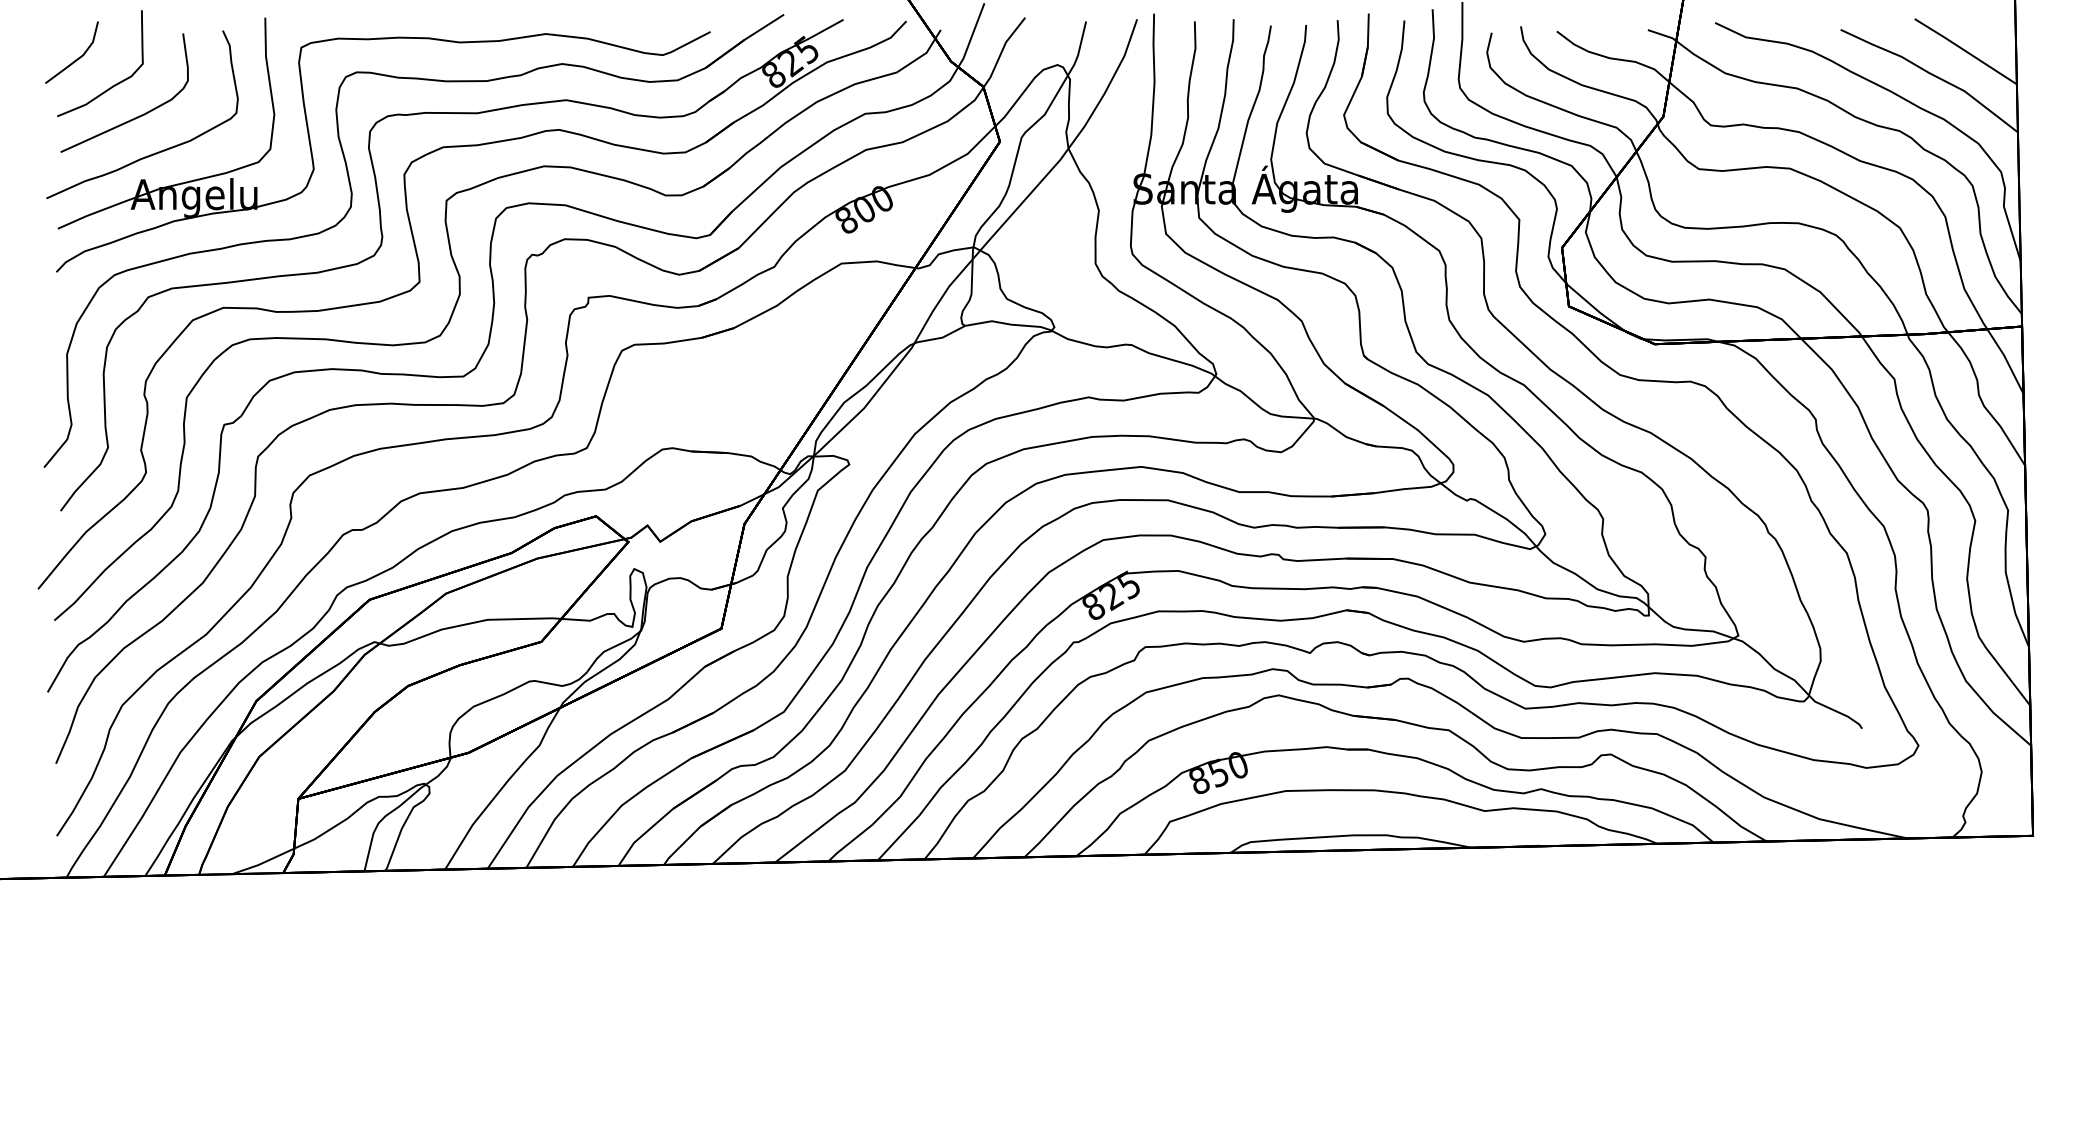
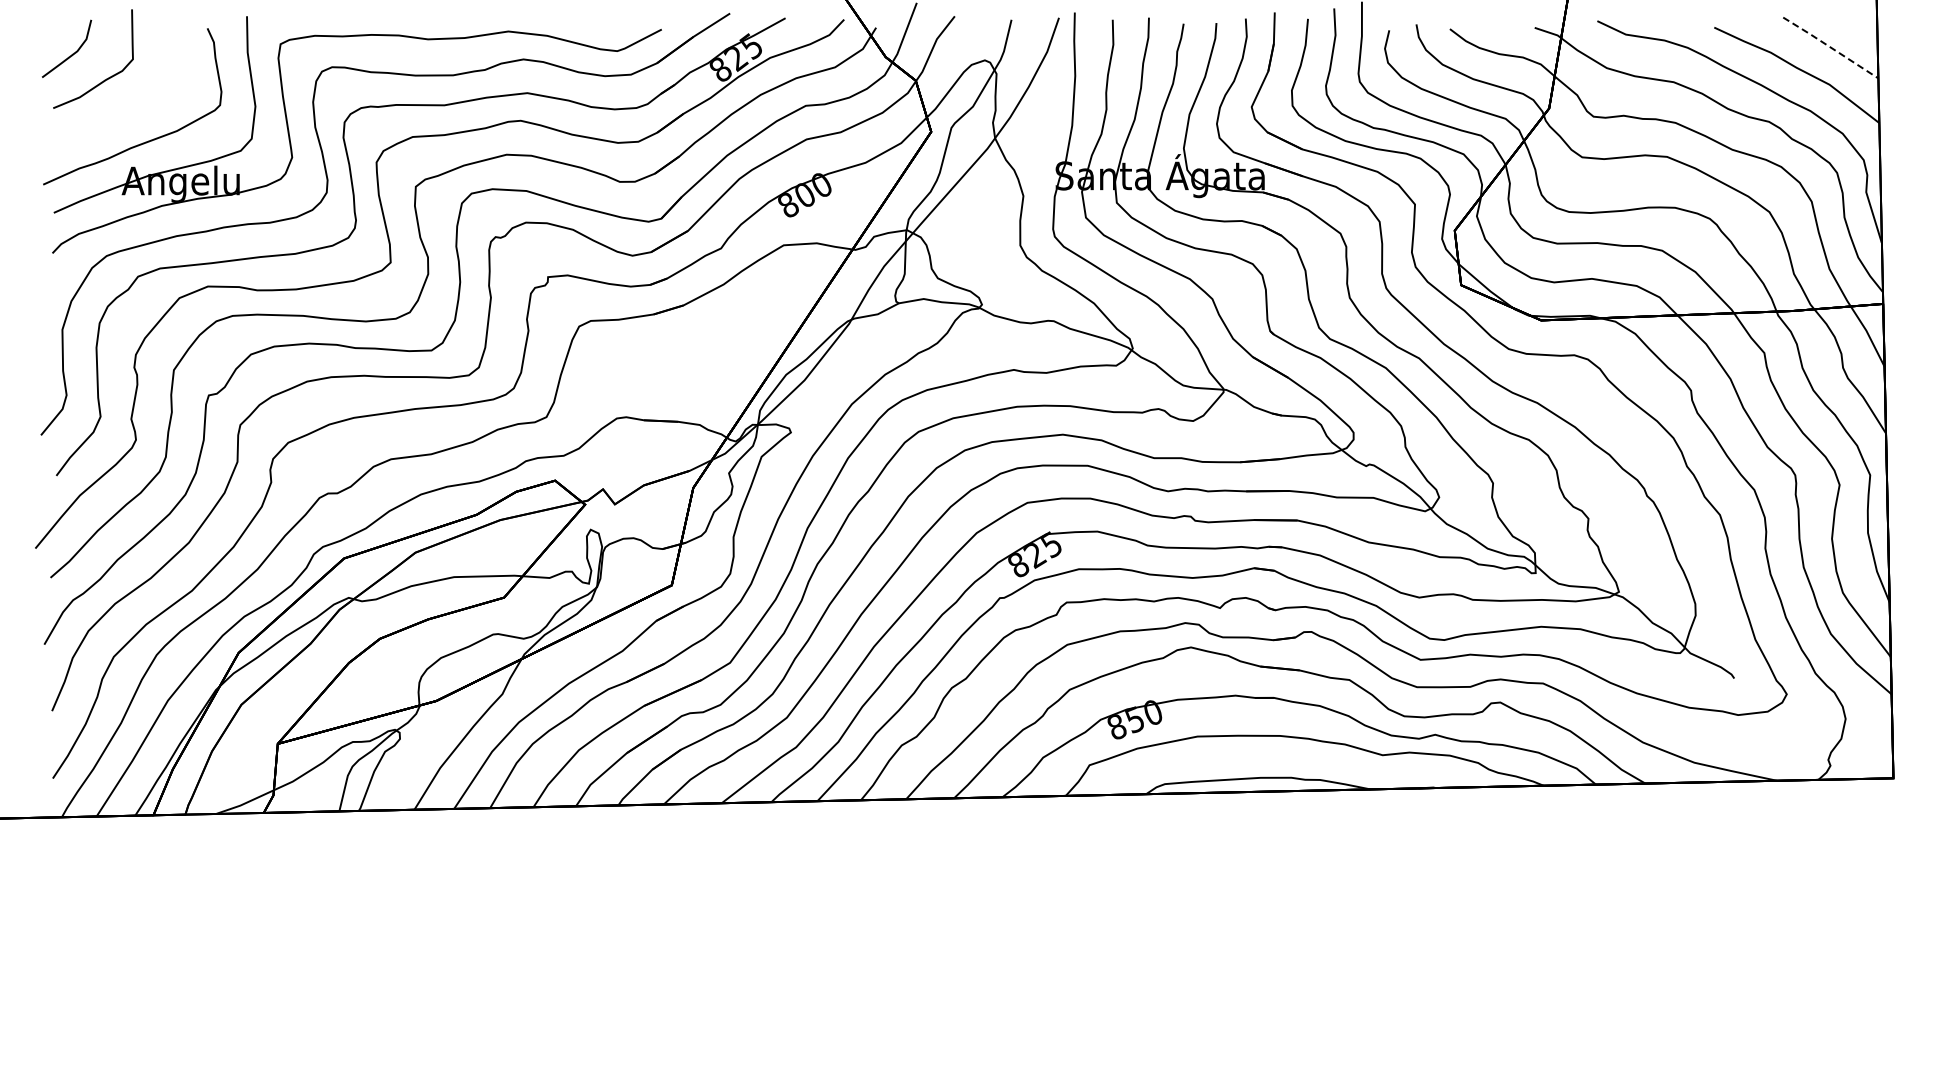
line: (1966, 51) -> (1831, 47), solid -> dashed
curve: (133, 117) -> (124, 109), removed

